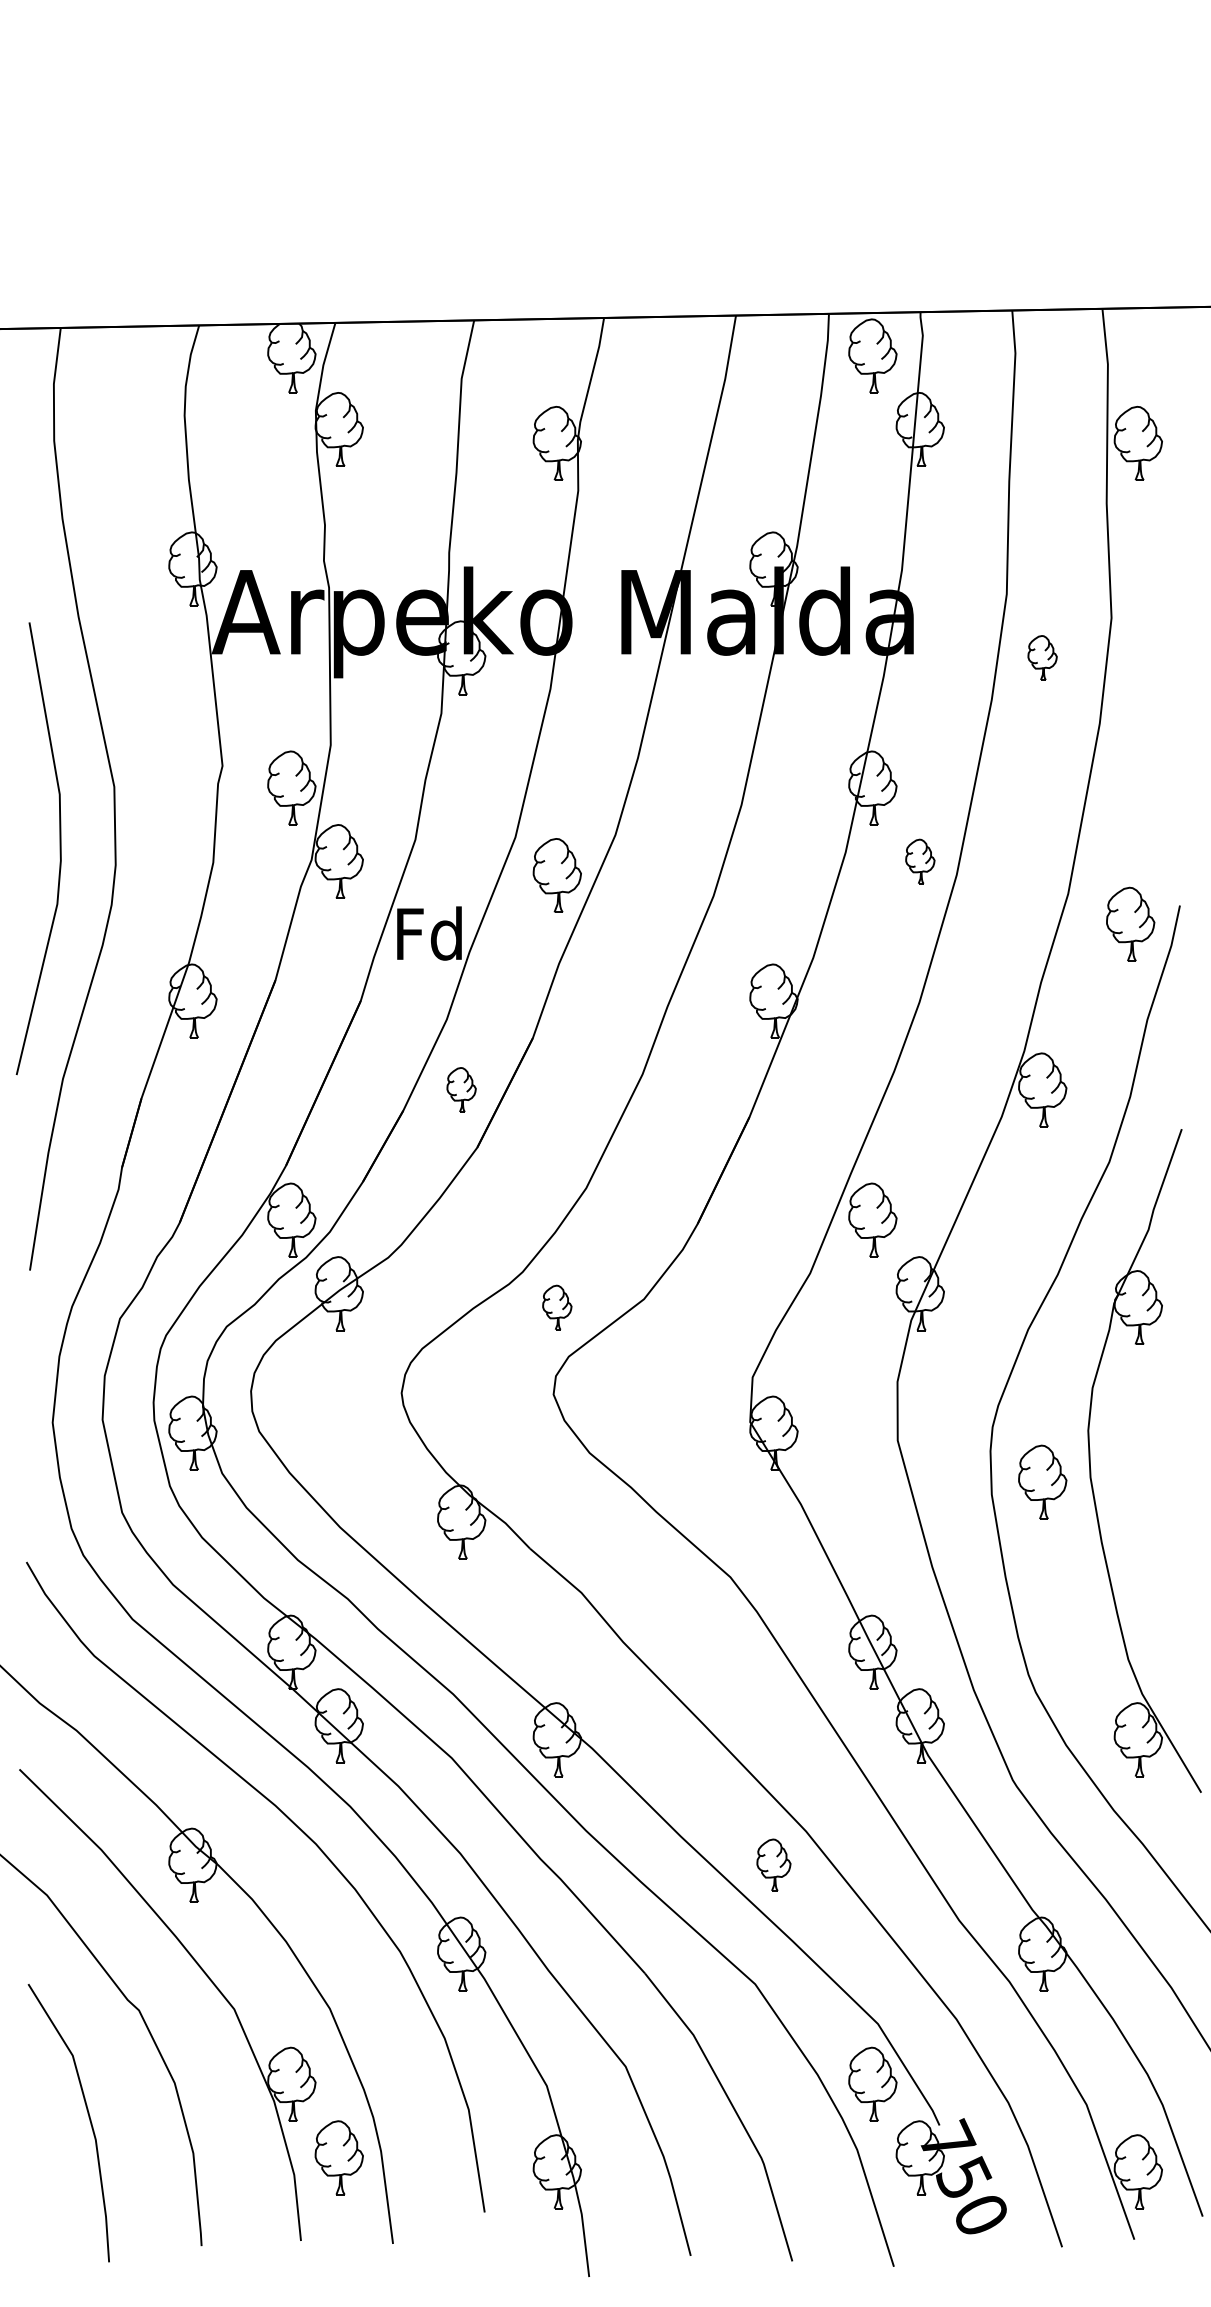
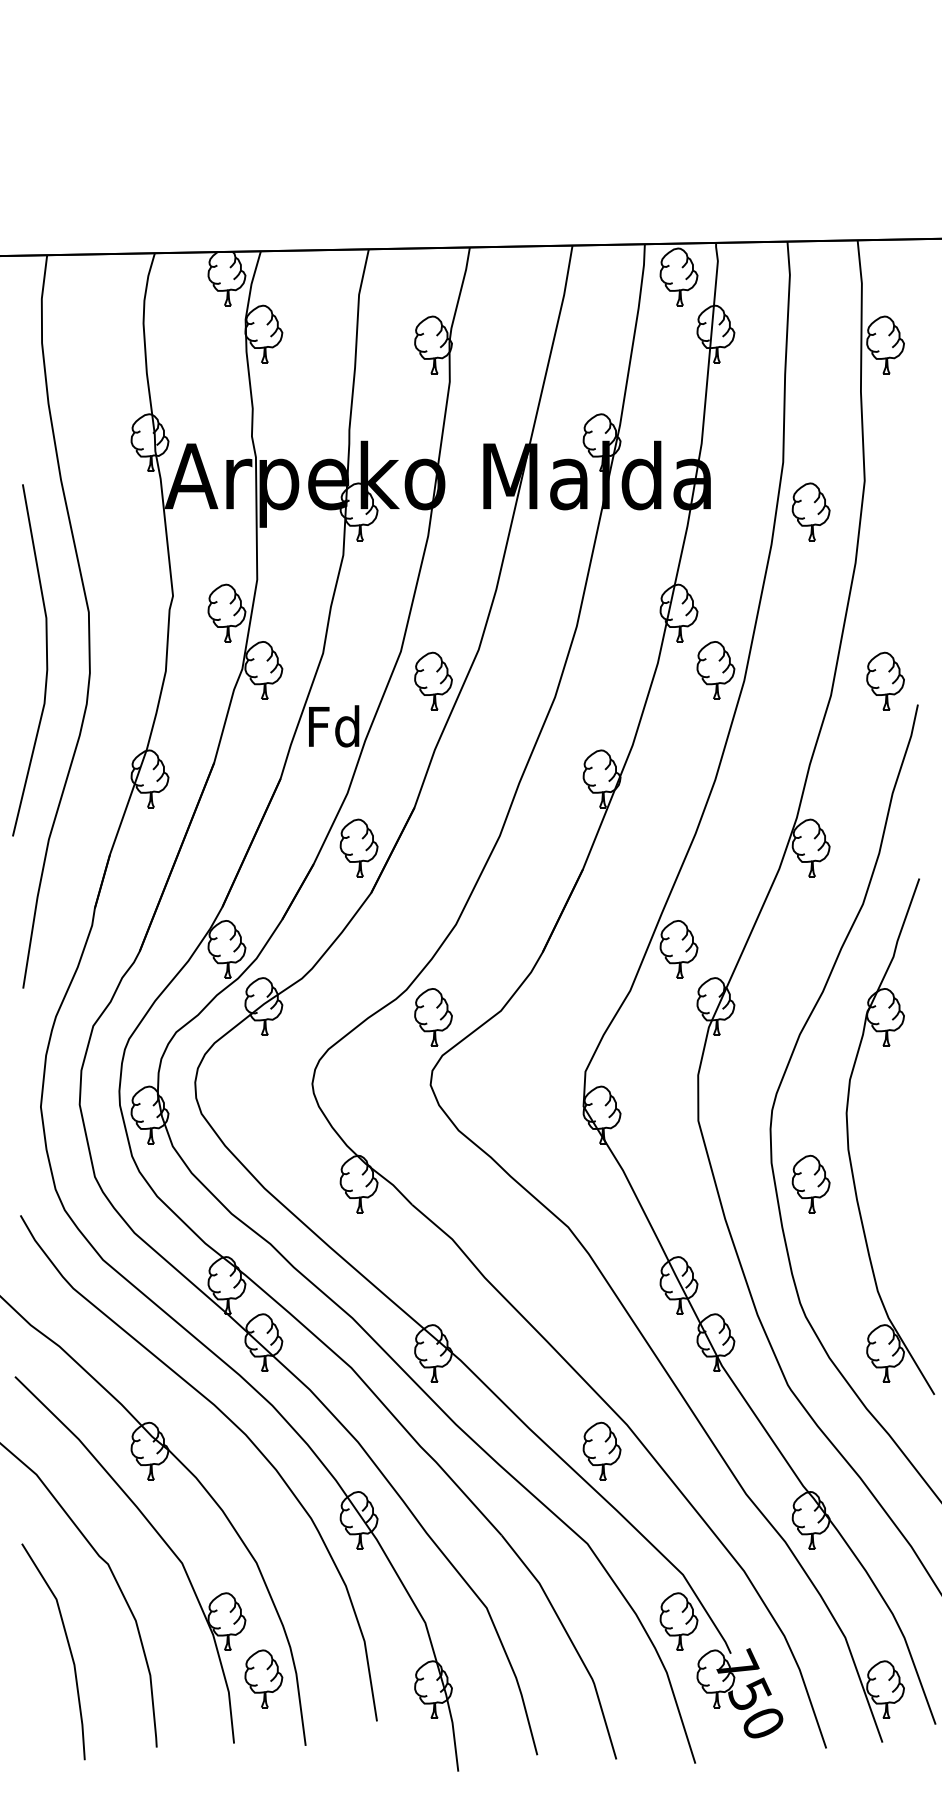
part: (1041, 657) -> (810, 511), size x1.67
part: (919, 861) -> (715, 670), size x1.67
part: (1130, 923) -> (885, 680), moved
part: (460, 1089) -> (358, 847), size x1.67
part: (557, 1307) -> (433, 1017), size x1.67
part: (1041, 1481) -> (810, 1183), moved
part: (773, 1864) -> (601, 1450), size x1.43

